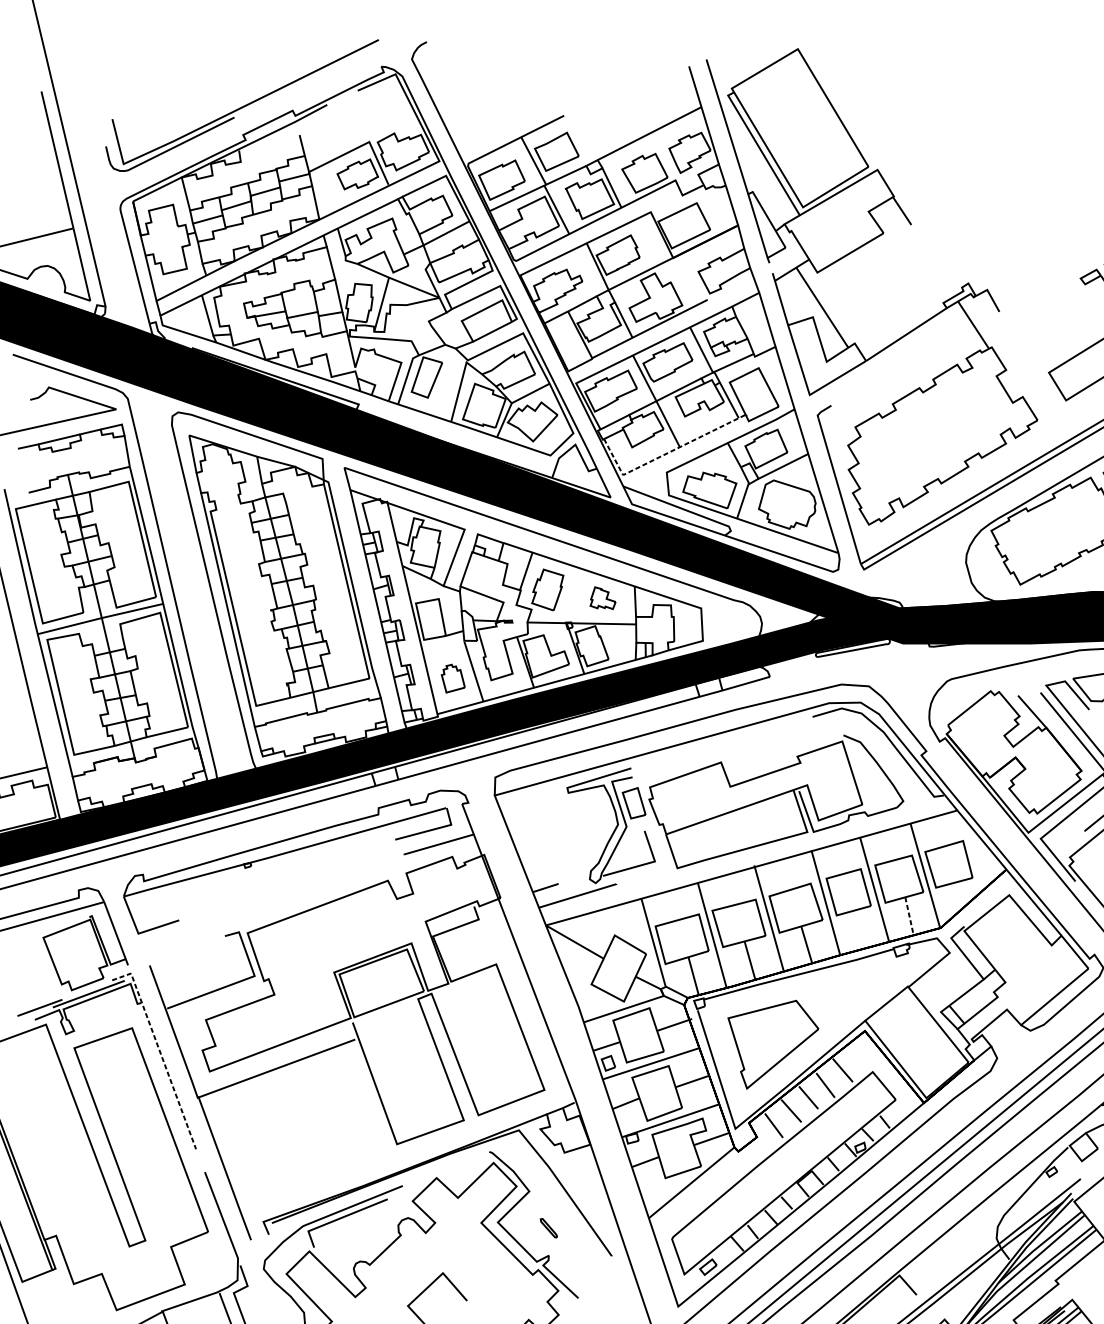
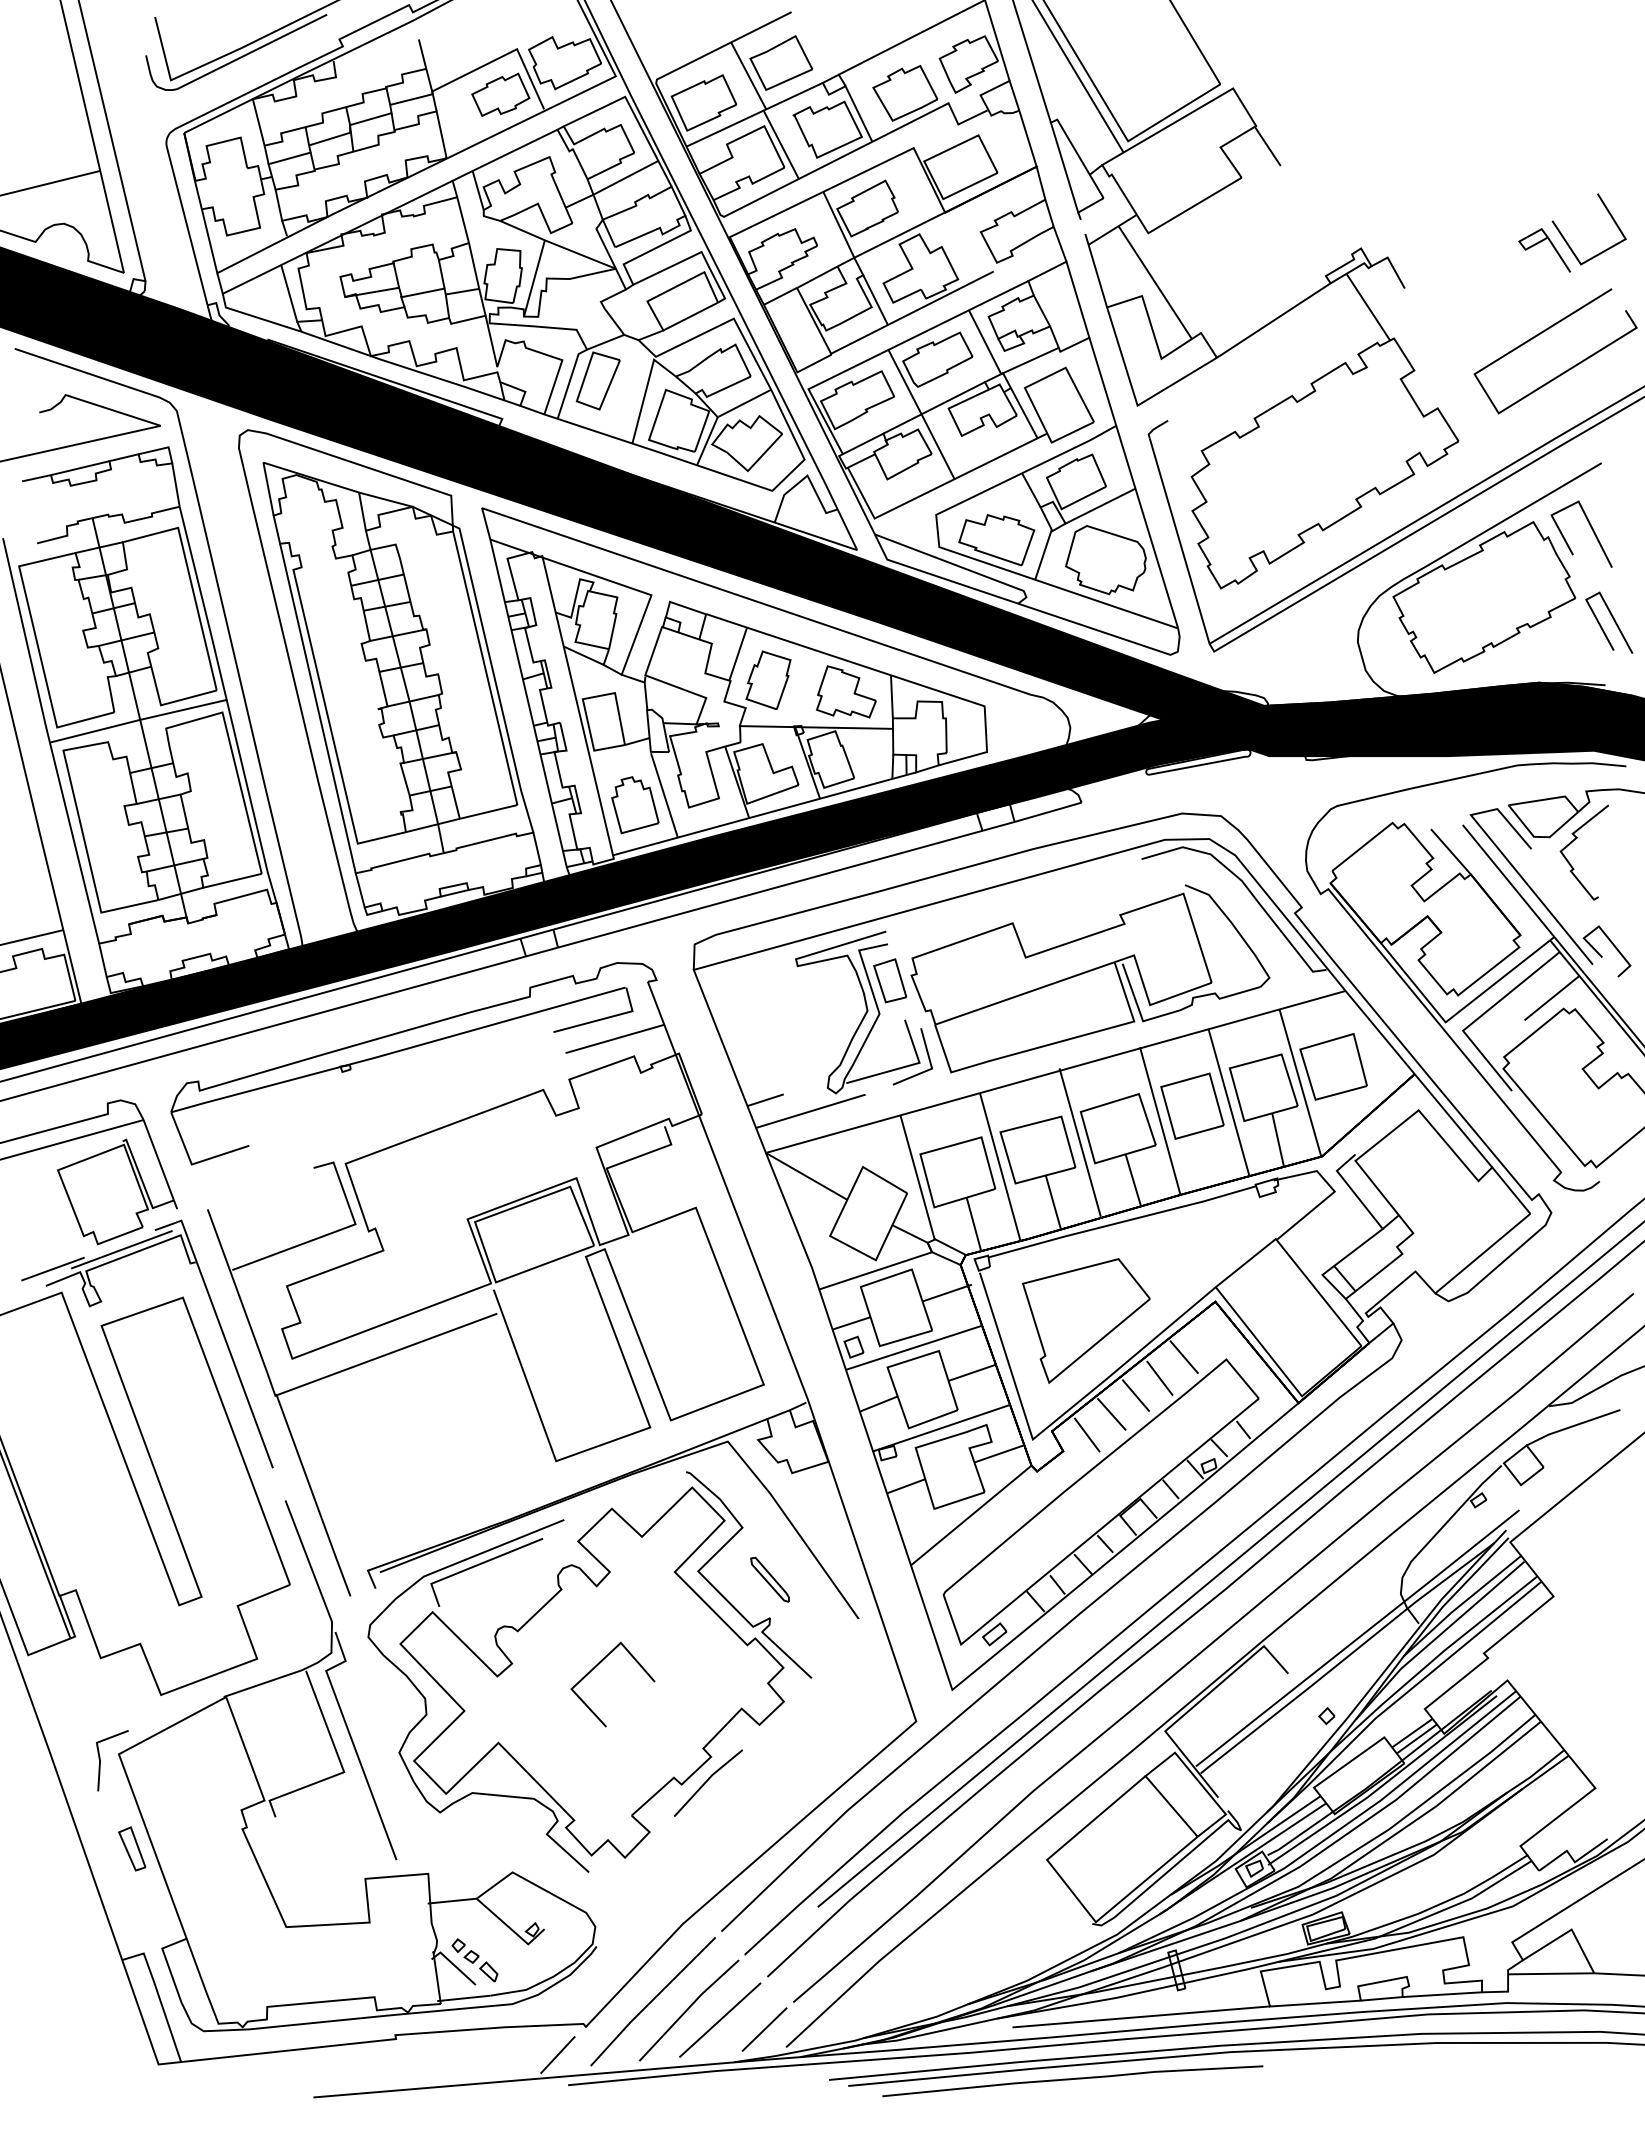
line: (666, 453) -> (935, 488), dashed -> solid
part: (603, 597) -> (846, 691), size x1.67
part: (453, 678) -> (635, 805), size x1.43
line: (659, 854) -> (926, 1052), added
line: (909, 917) -> (1278, 1141), dashed -> solid
line: (160, 1051) -> (222, 1330), dashed -> solid
part: (548, 1228) -> (769, 1579), size x1.67

